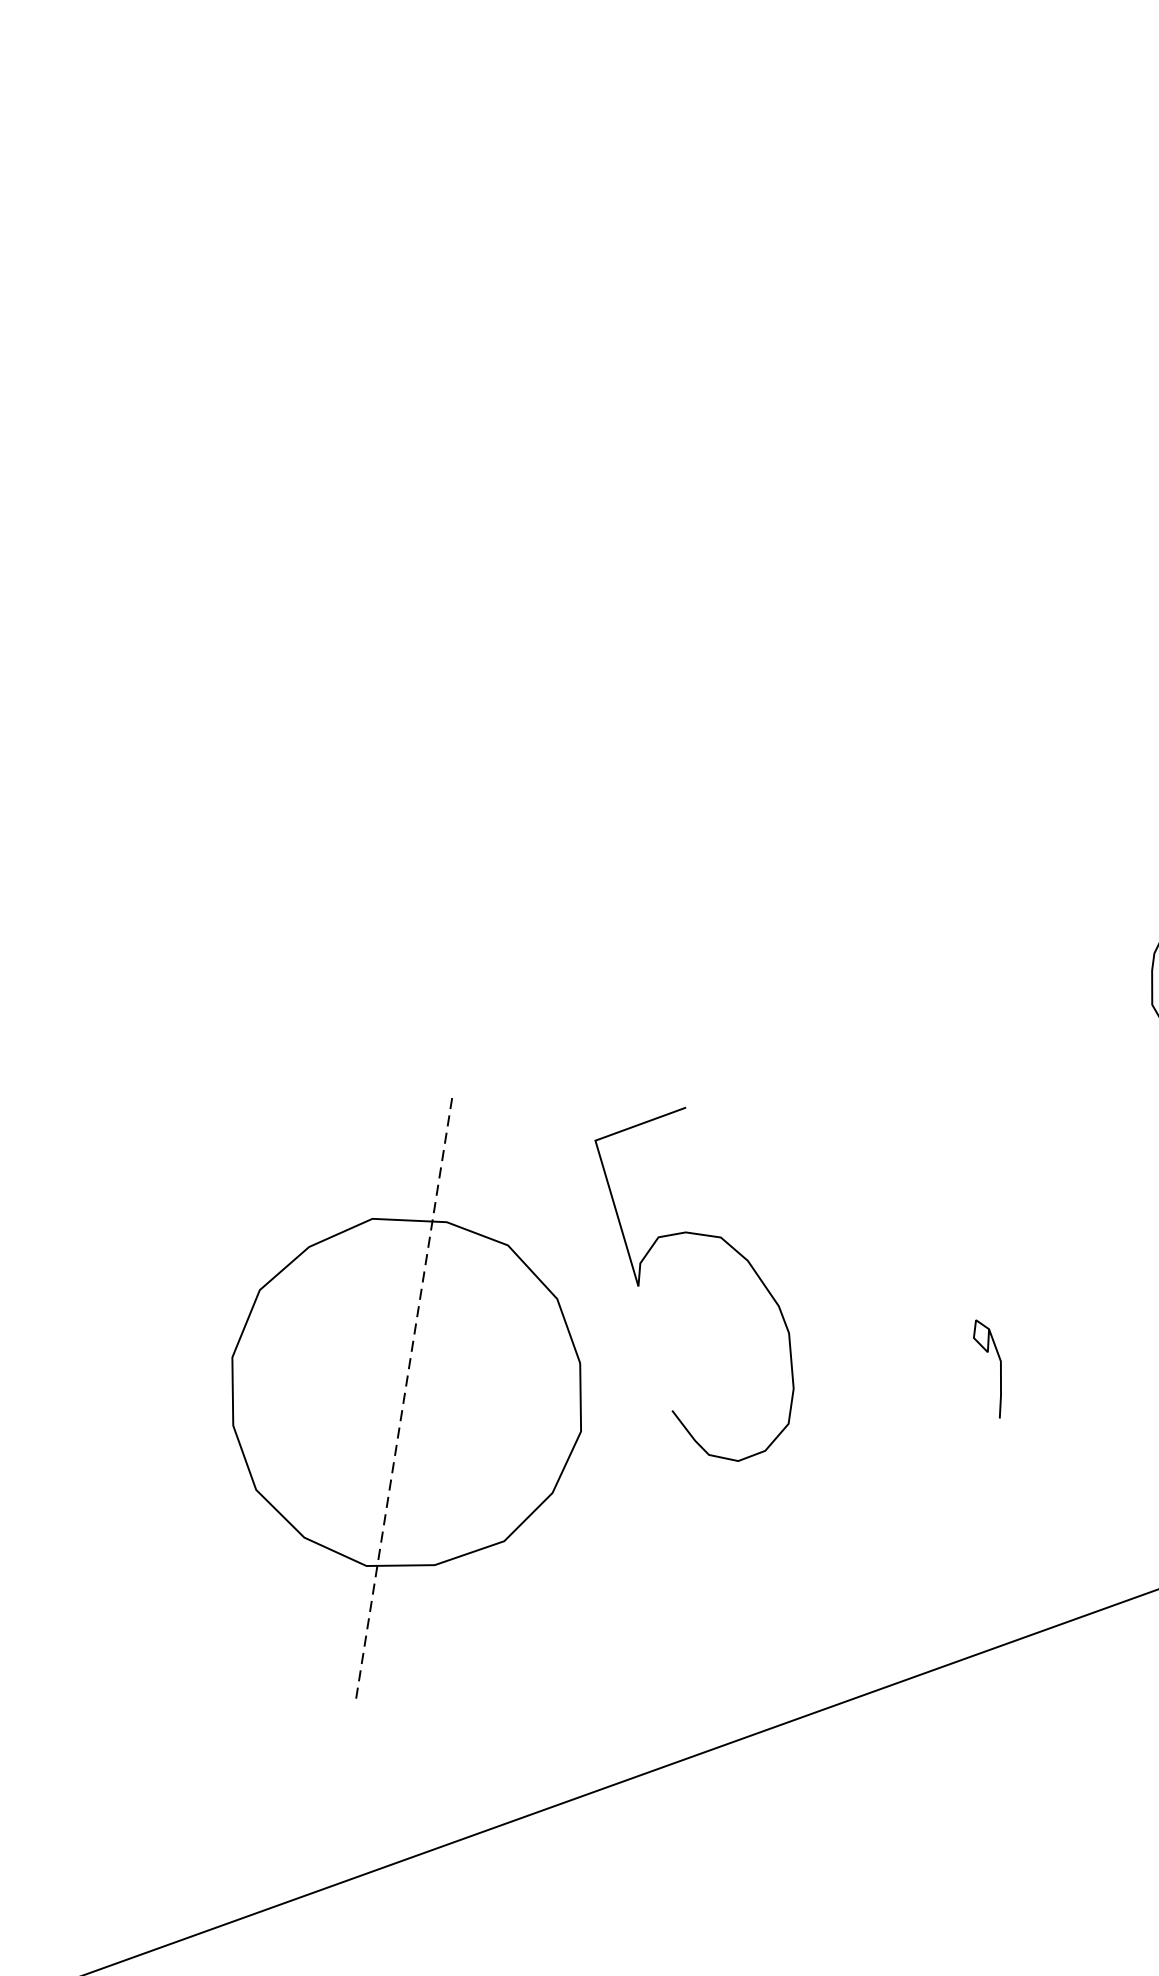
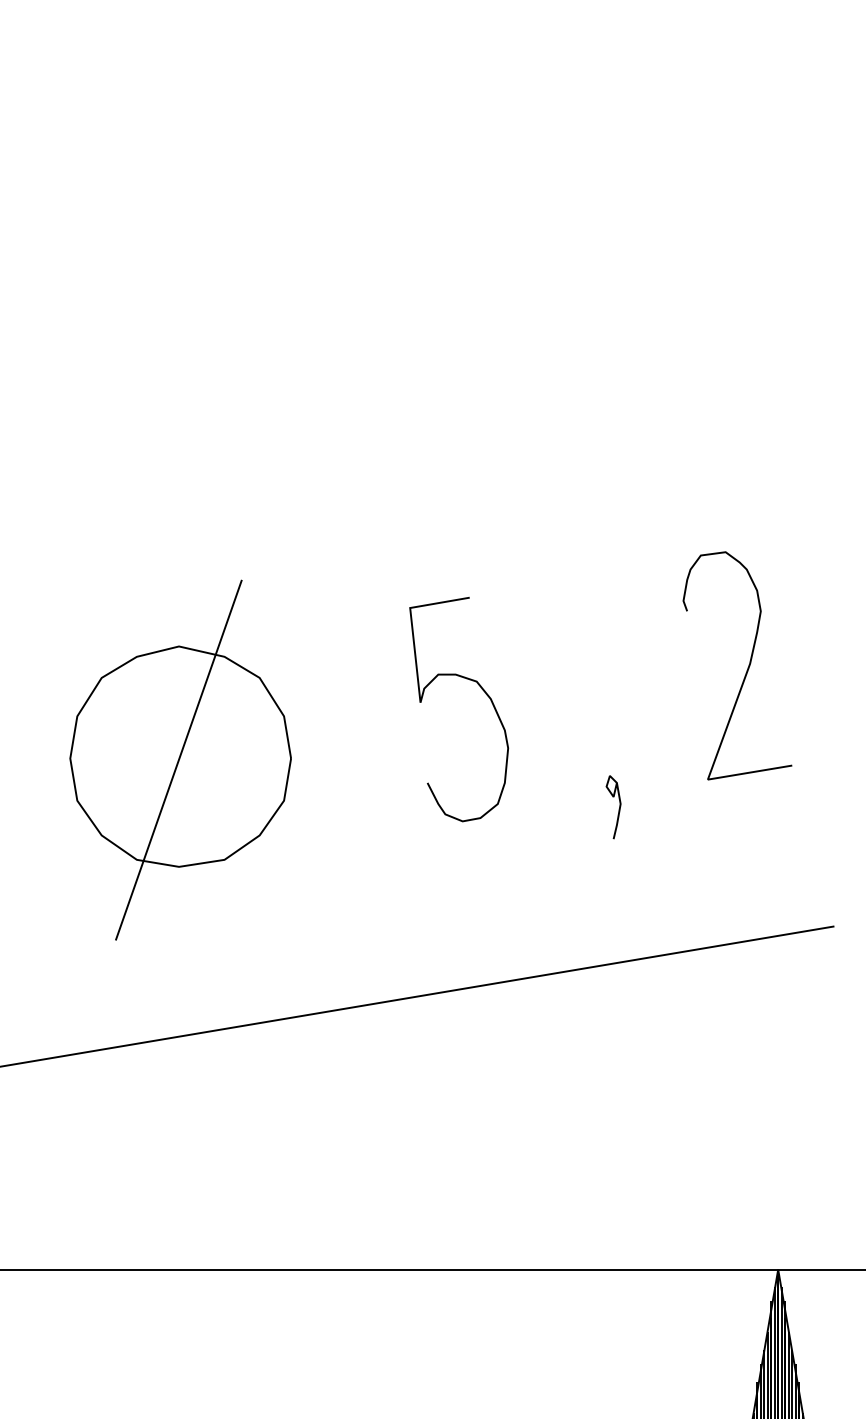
curve: (730, 1248) -> (481, 689), moved
curve: (999, 1370) -> (618, 809), moved
line: (403, 1398) -> (178, 760), dashed -> solid

